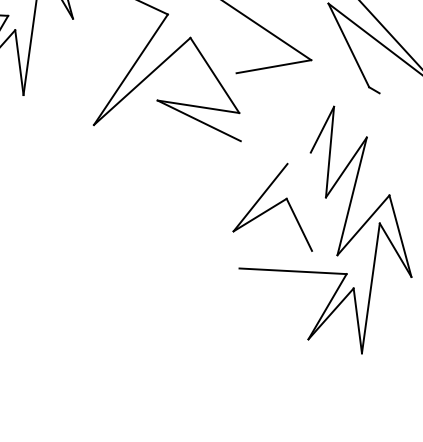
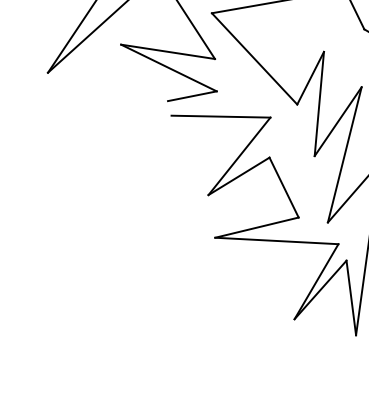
line: (273, 112) -> (254, 58), added
line: (219, 145) -> (192, 96), added
line: (244, 162) -> (221, 115), added
line: (275, 259) -> (256, 227), added

